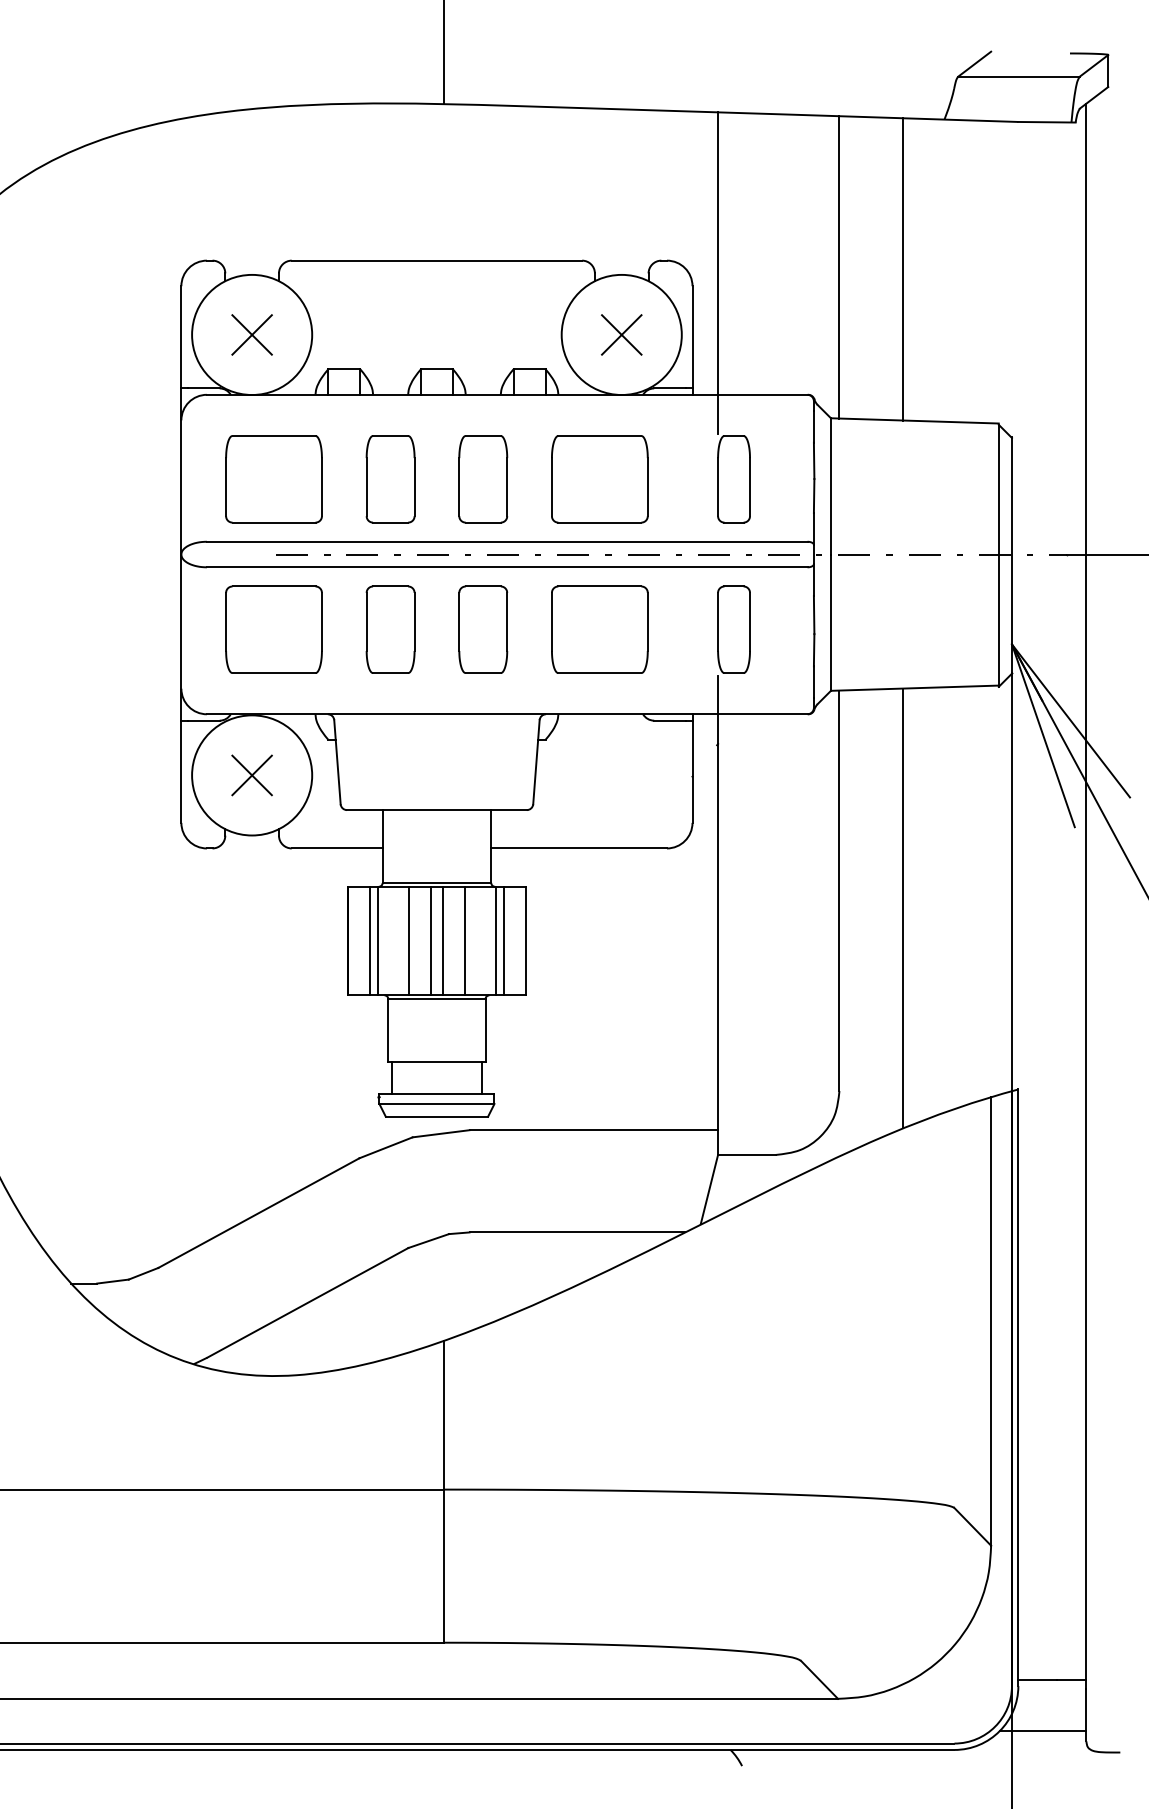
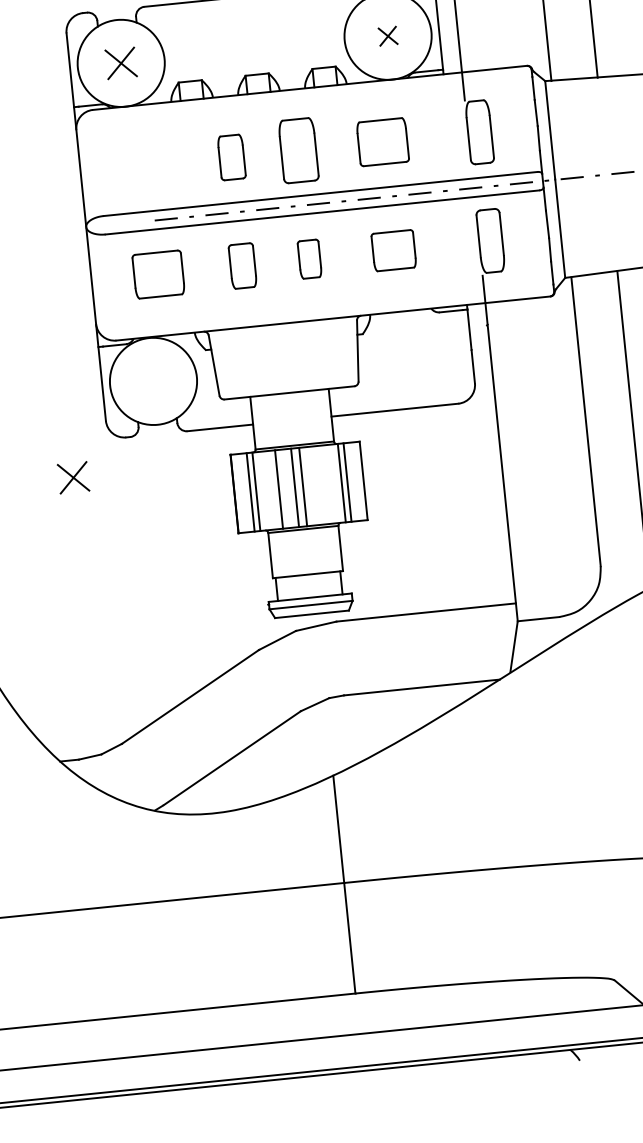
part: (621, 334) -> (387, 35), size x0.6
part: (273, 479) -> (147, 166), removed
part: (390, 479) -> (231, 157), size x0.7
part: (599, 479) -> (382, 142), size x0.7
part: (273, 629) -> (158, 274), size x0.7
part: (390, 629) -> (242, 265), size x0.7
part: (483, 629) -> (309, 259), size x0.6
part: (599, 629) -> (393, 250), size x0.6
part: (251, 775) -> (73, 477), moved
line: (464, 940) -> (318, 485), removed

